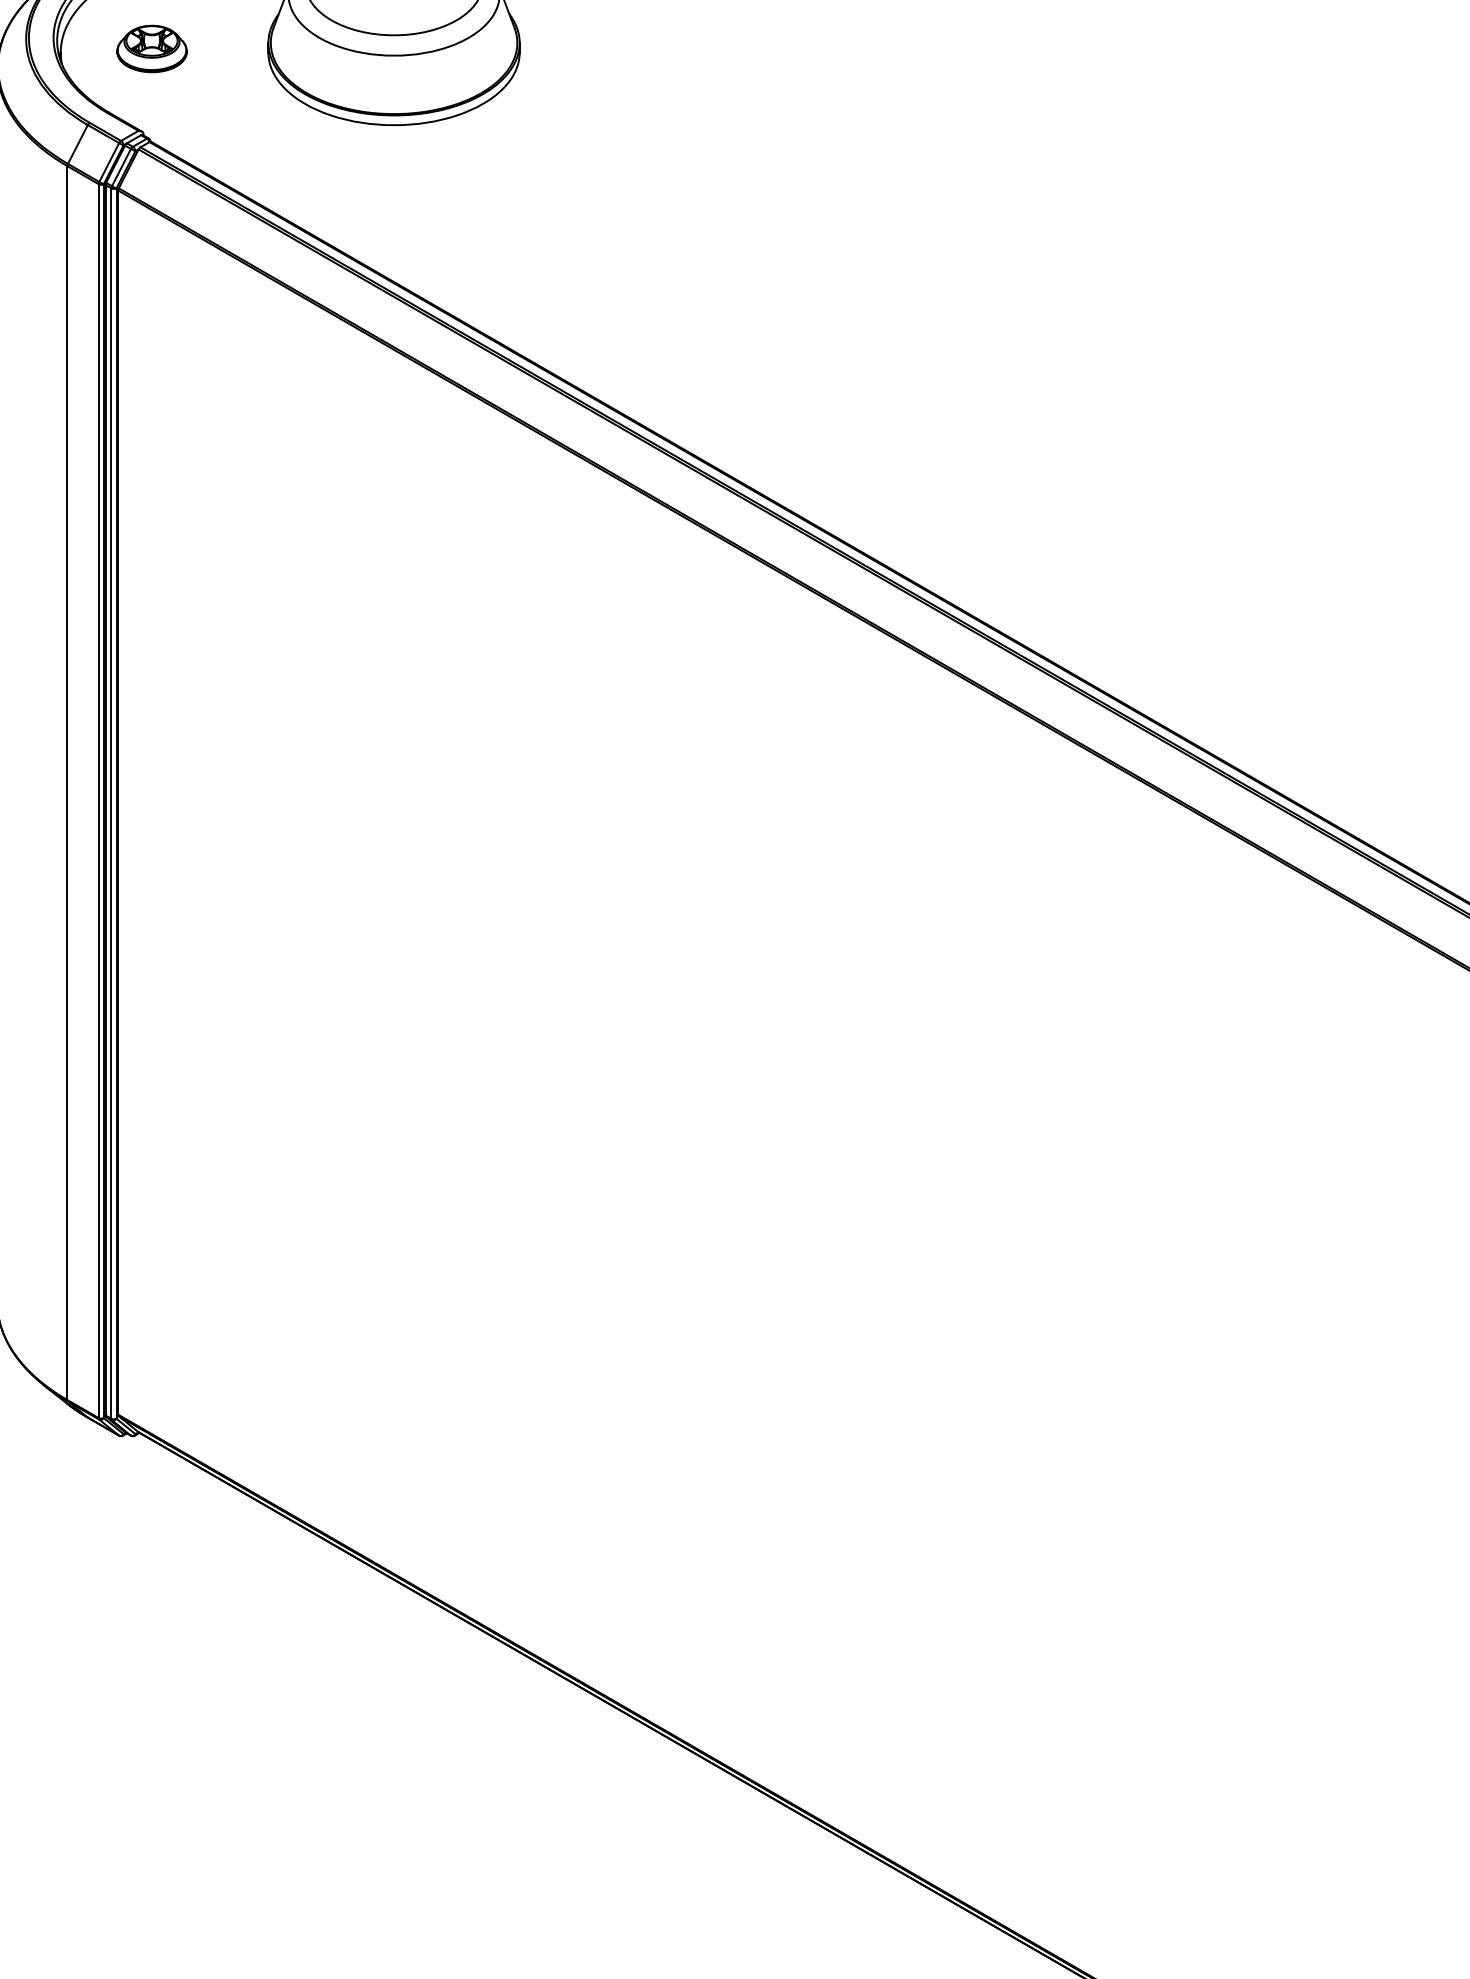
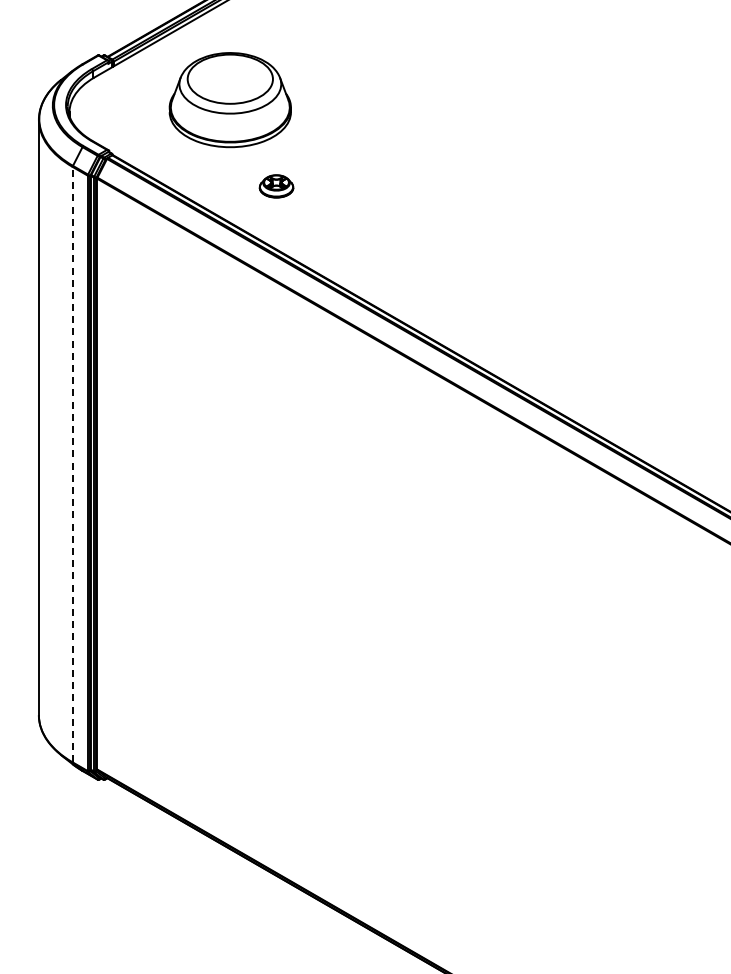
part: (151, 49) -> (276, 186), moved
line: (66, 782) -> (72, 464), solid -> dashed

